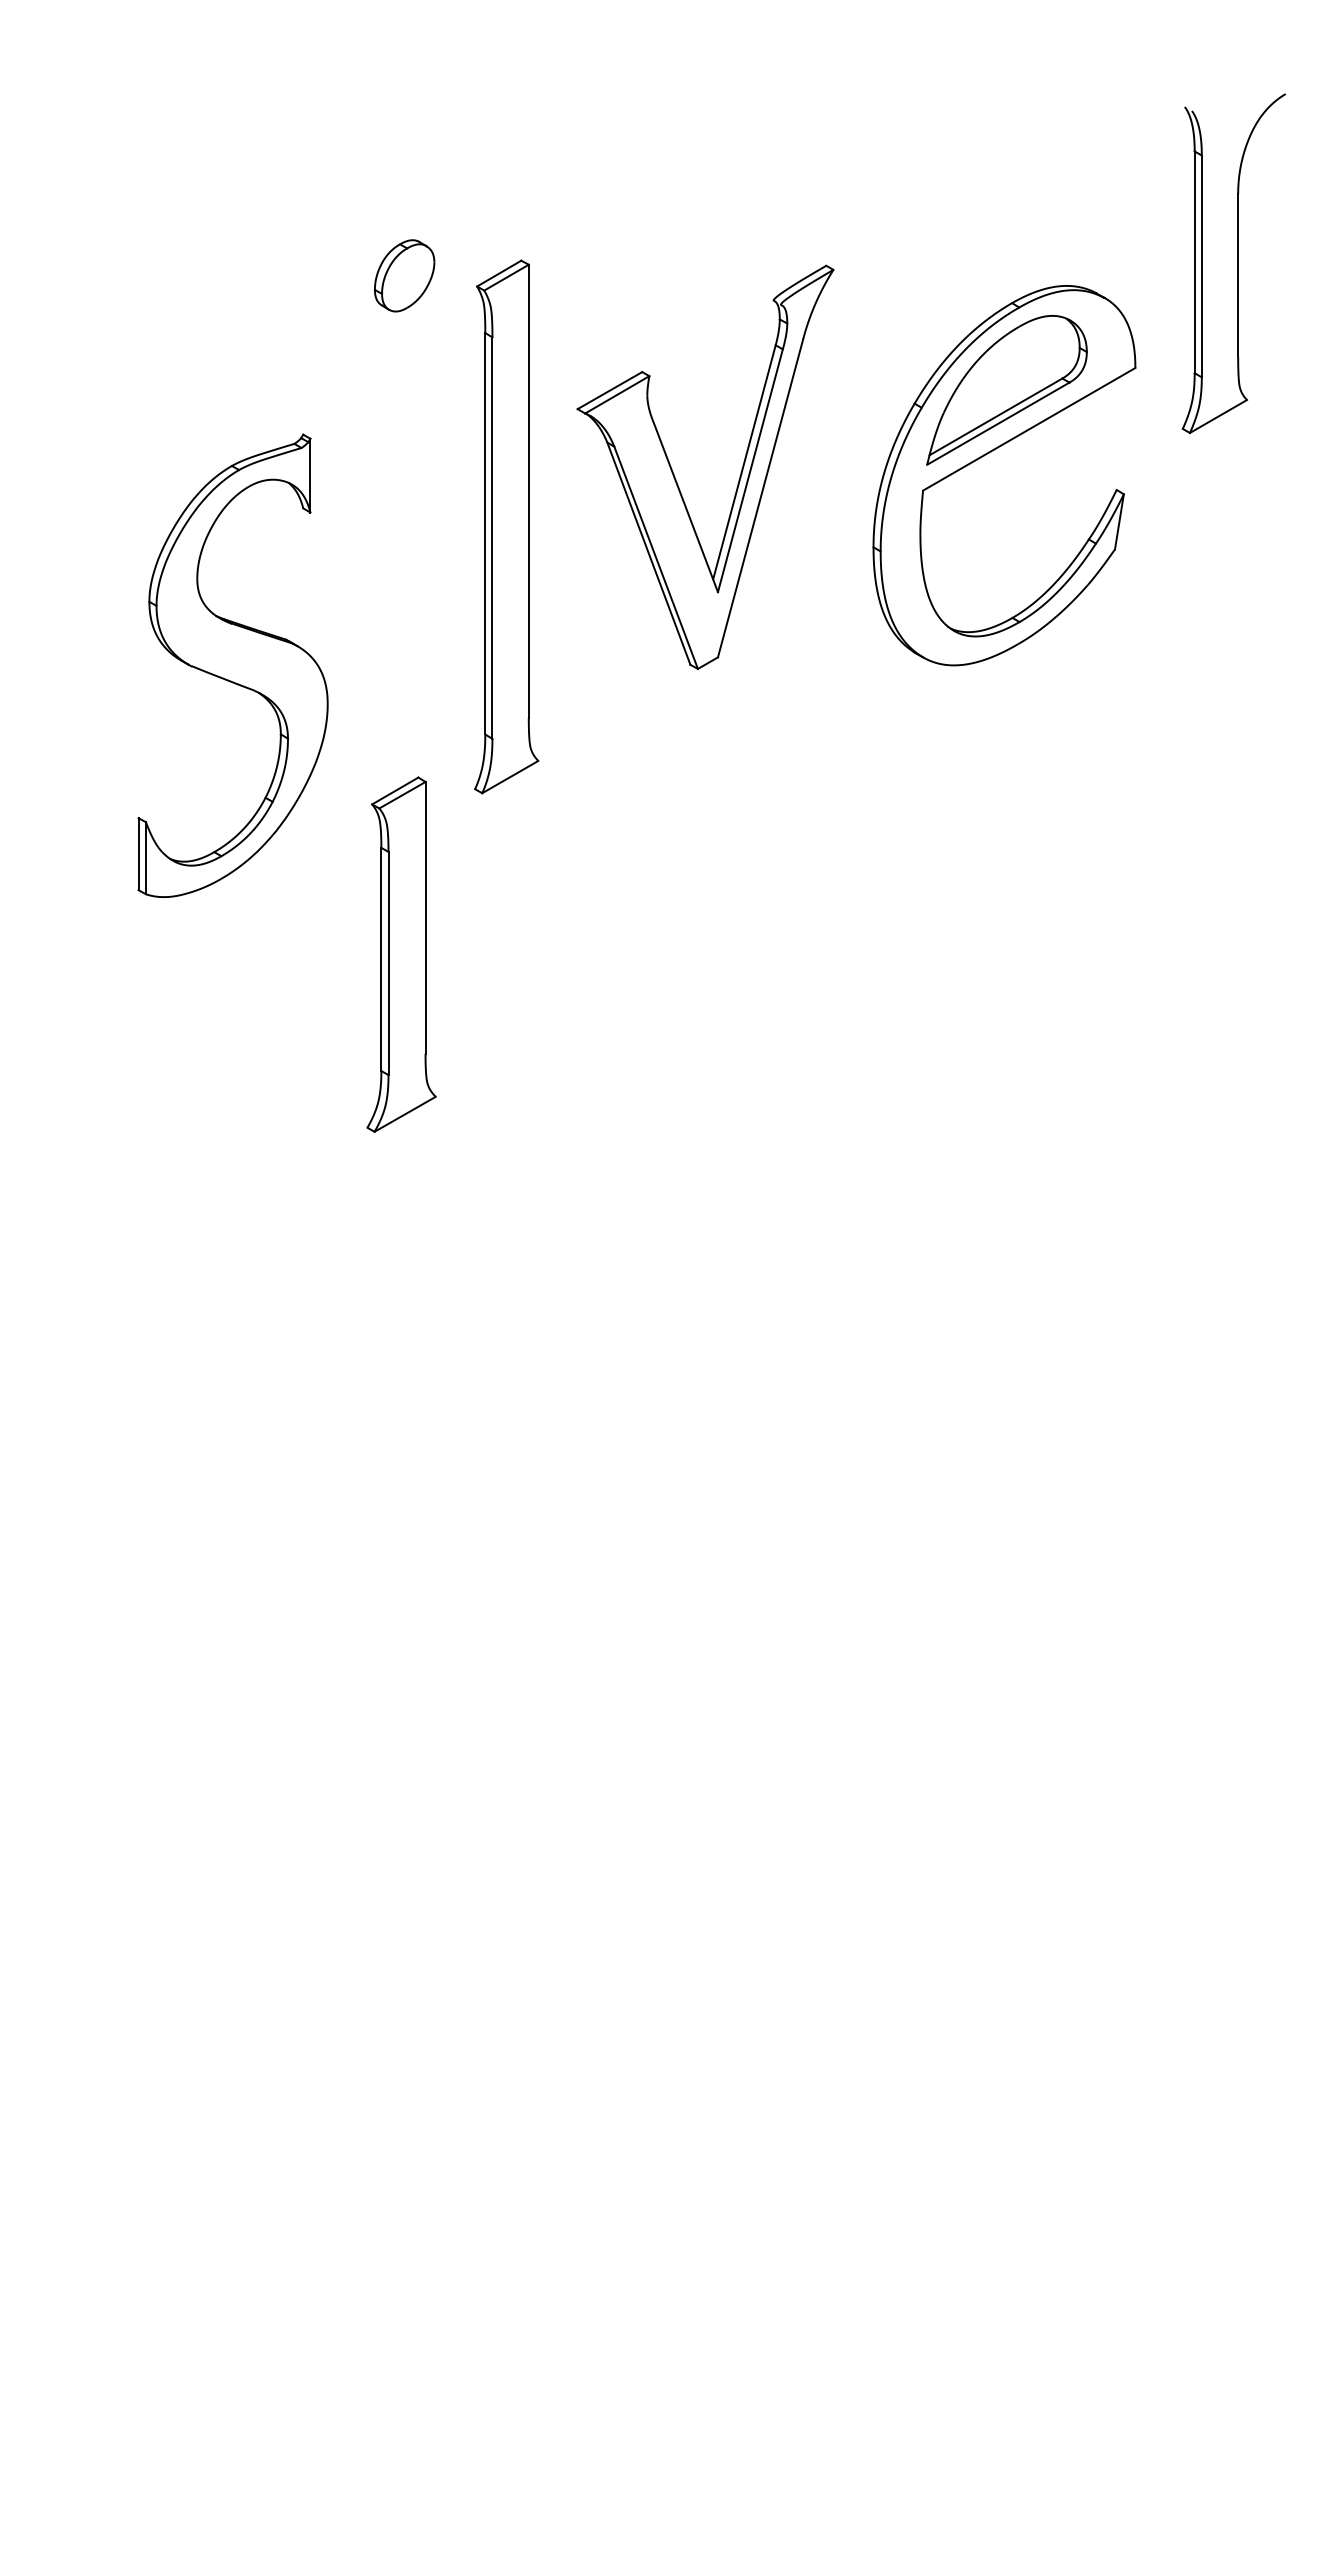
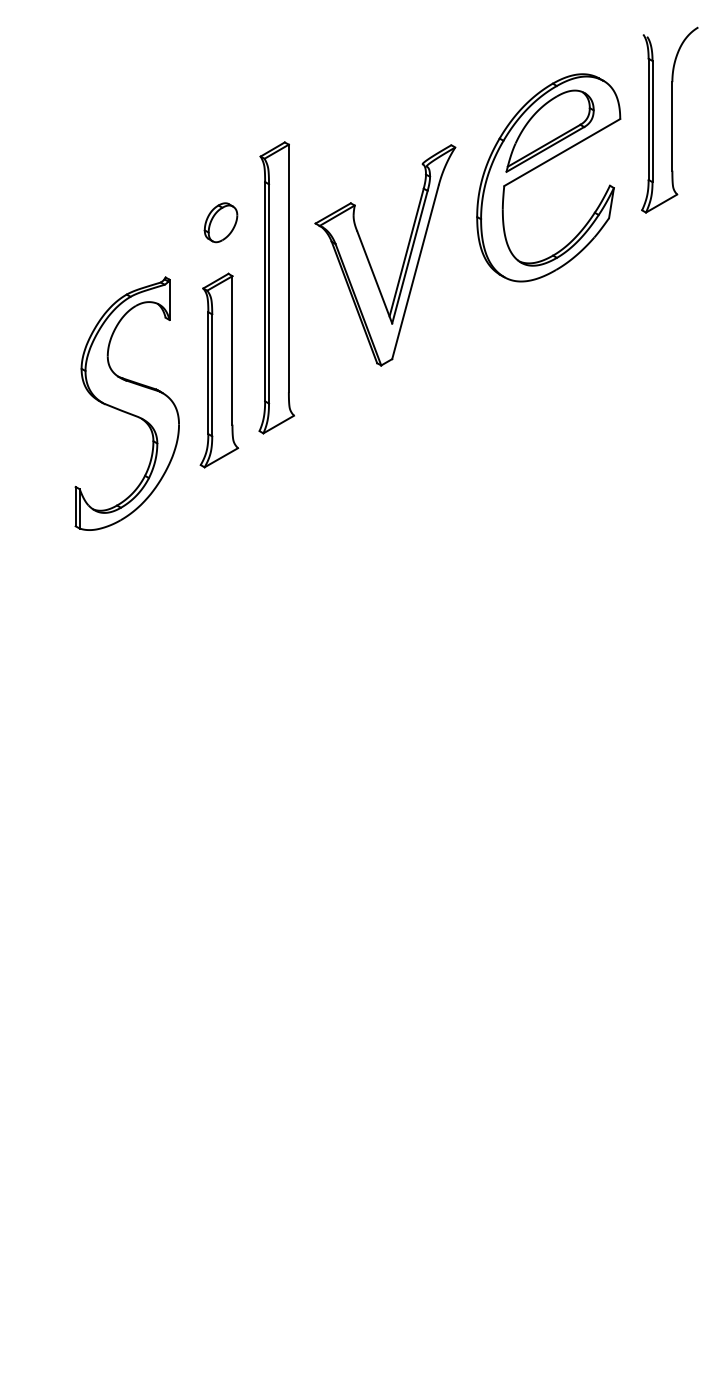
part: (1232, 262) -> (669, 119), moved
part: (403, 275) -> (220, 222), moved
part: (993, 452) -> (542, 165), moved
part: (231, 665) -> (126, 403), moved
part: (401, 954) -> (219, 370), moved

